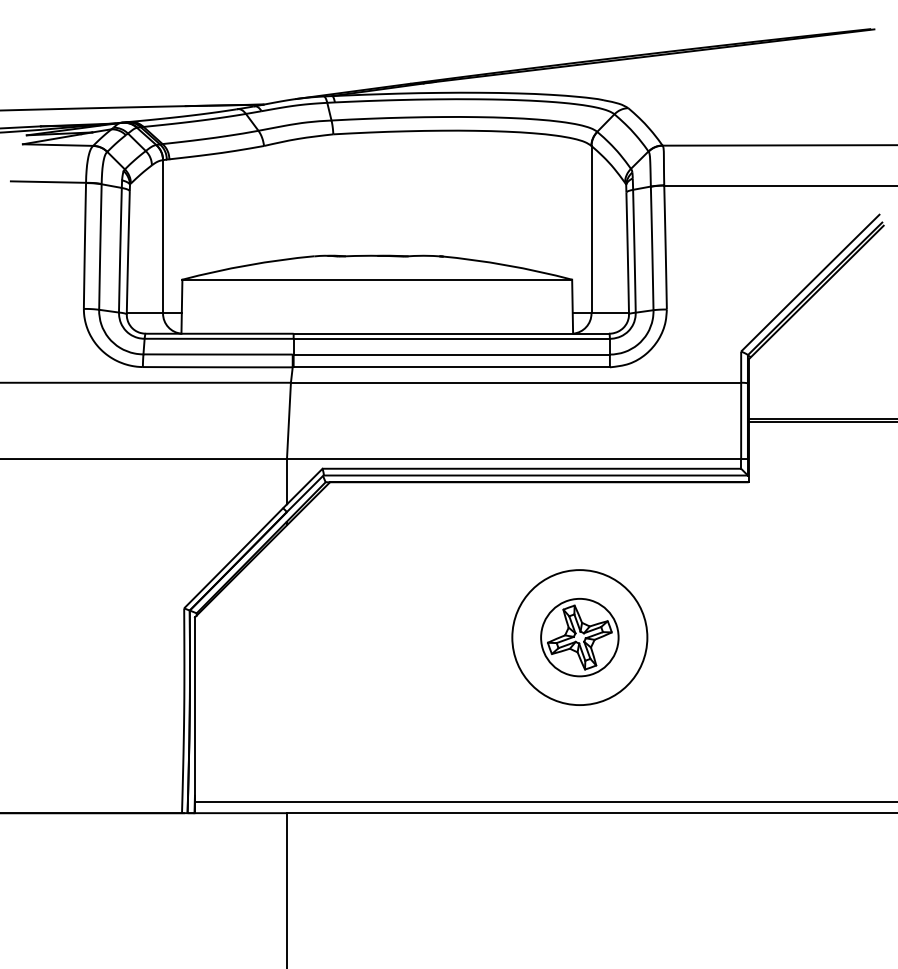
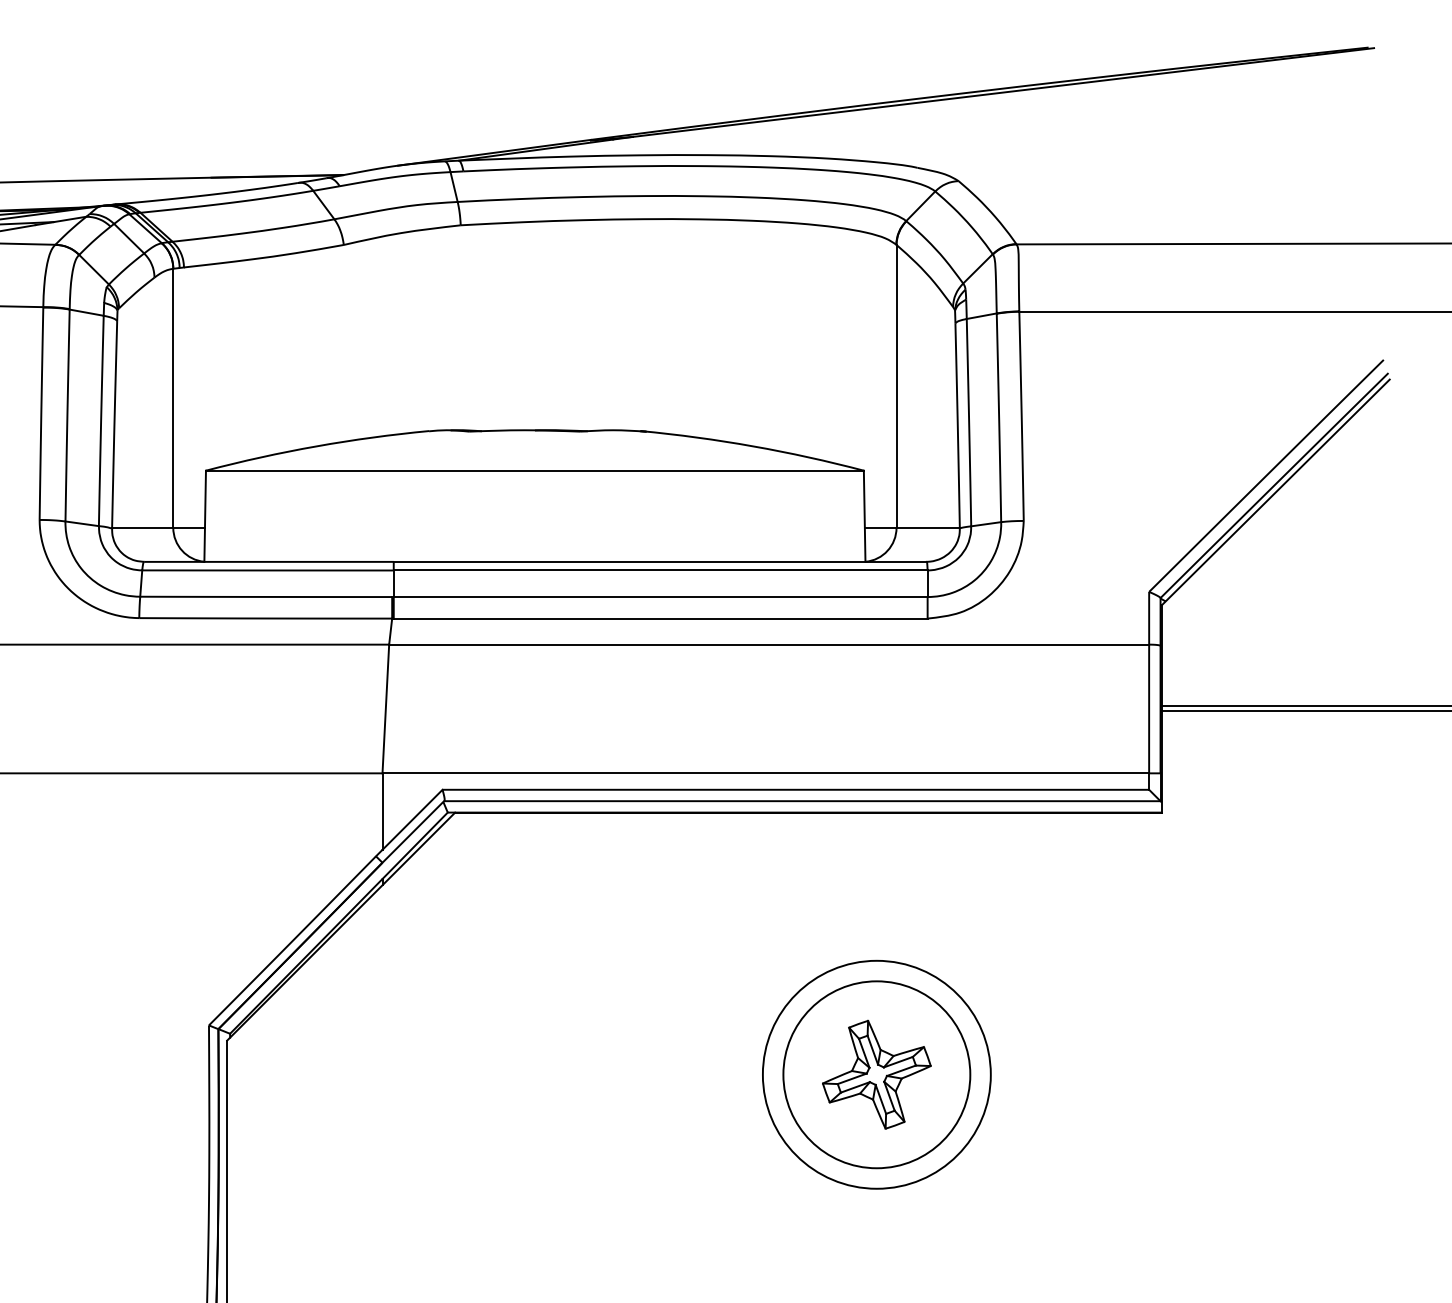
circle: (579, 637) -> (876, 1074), size x1.43

